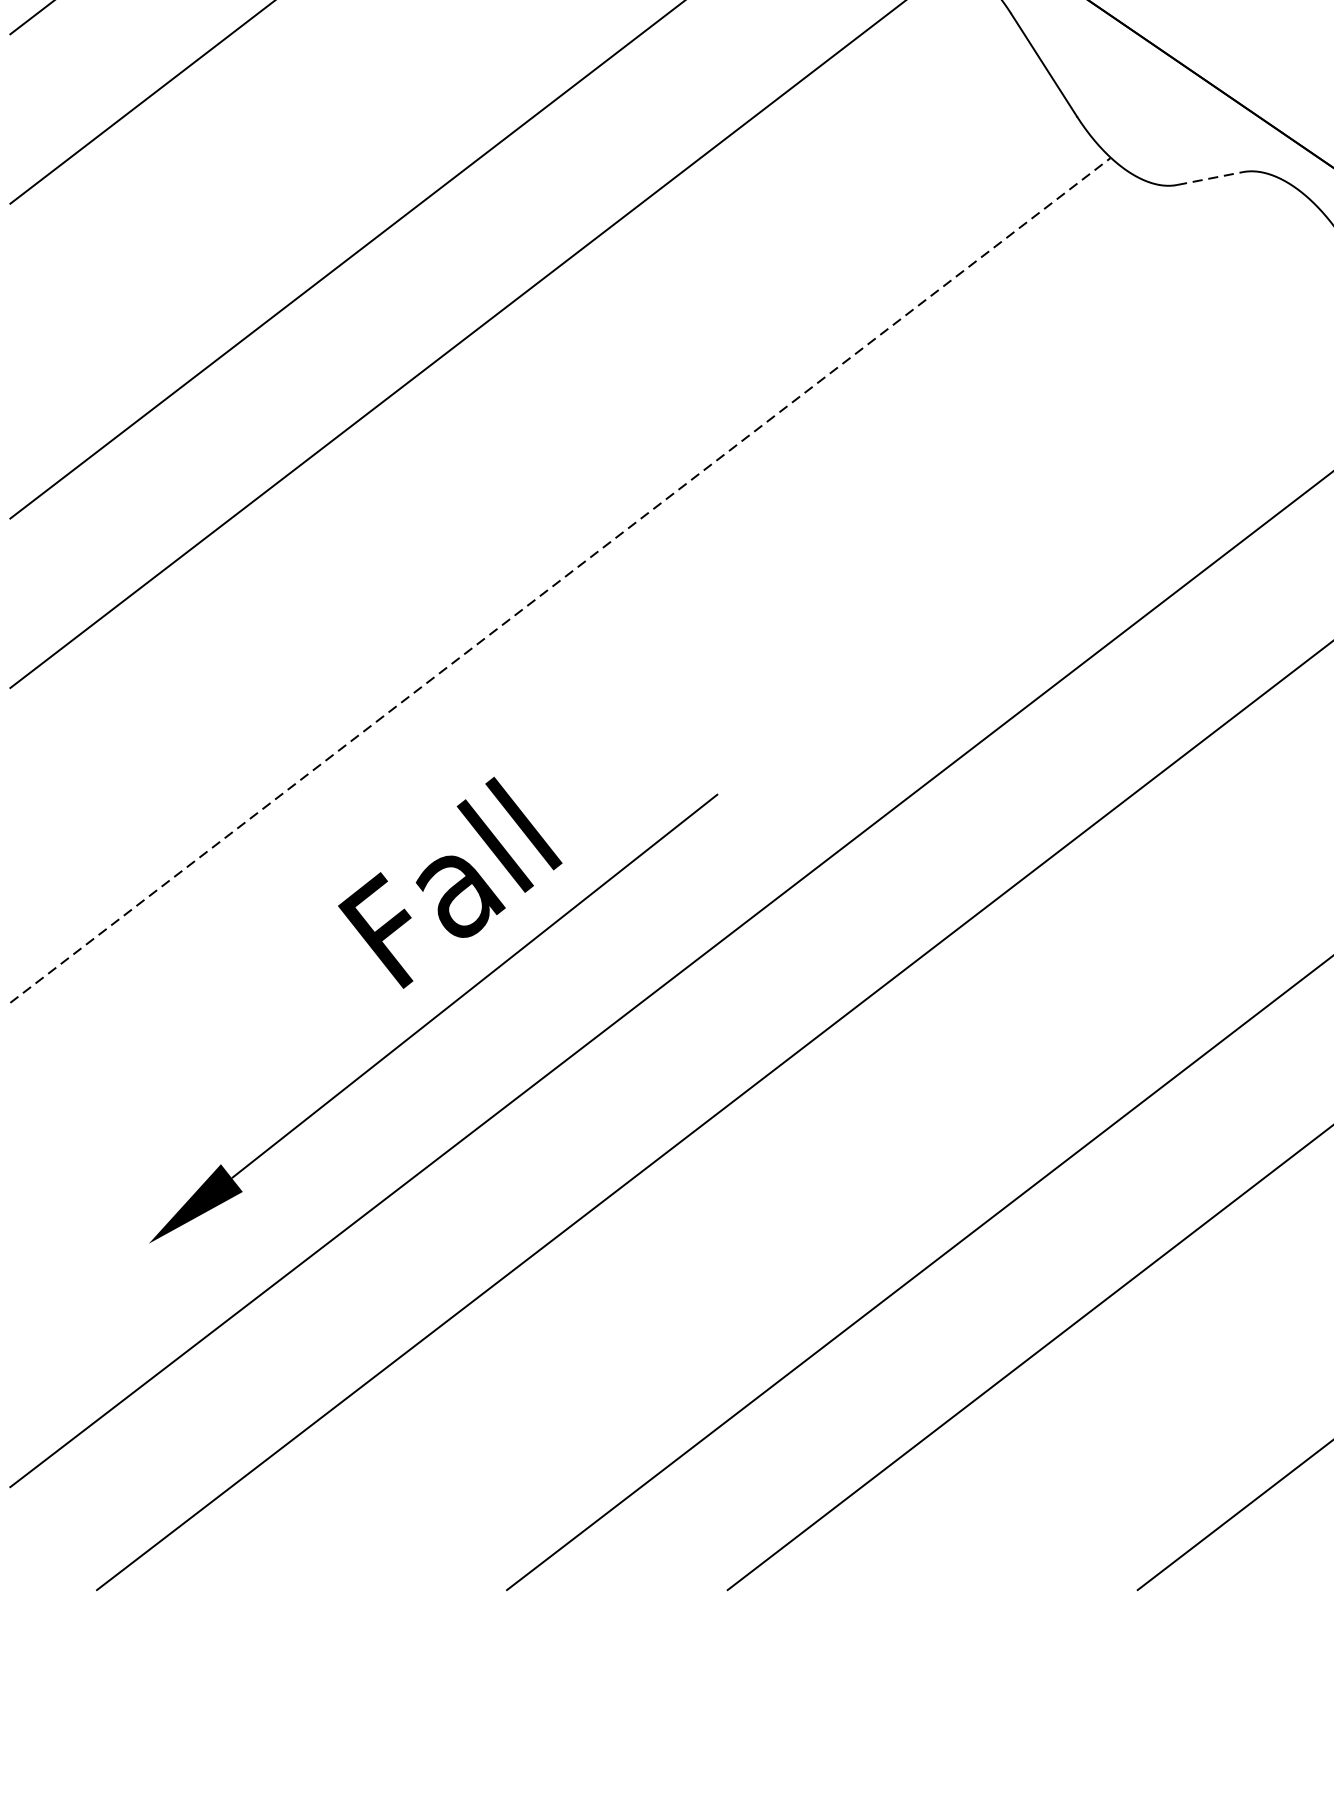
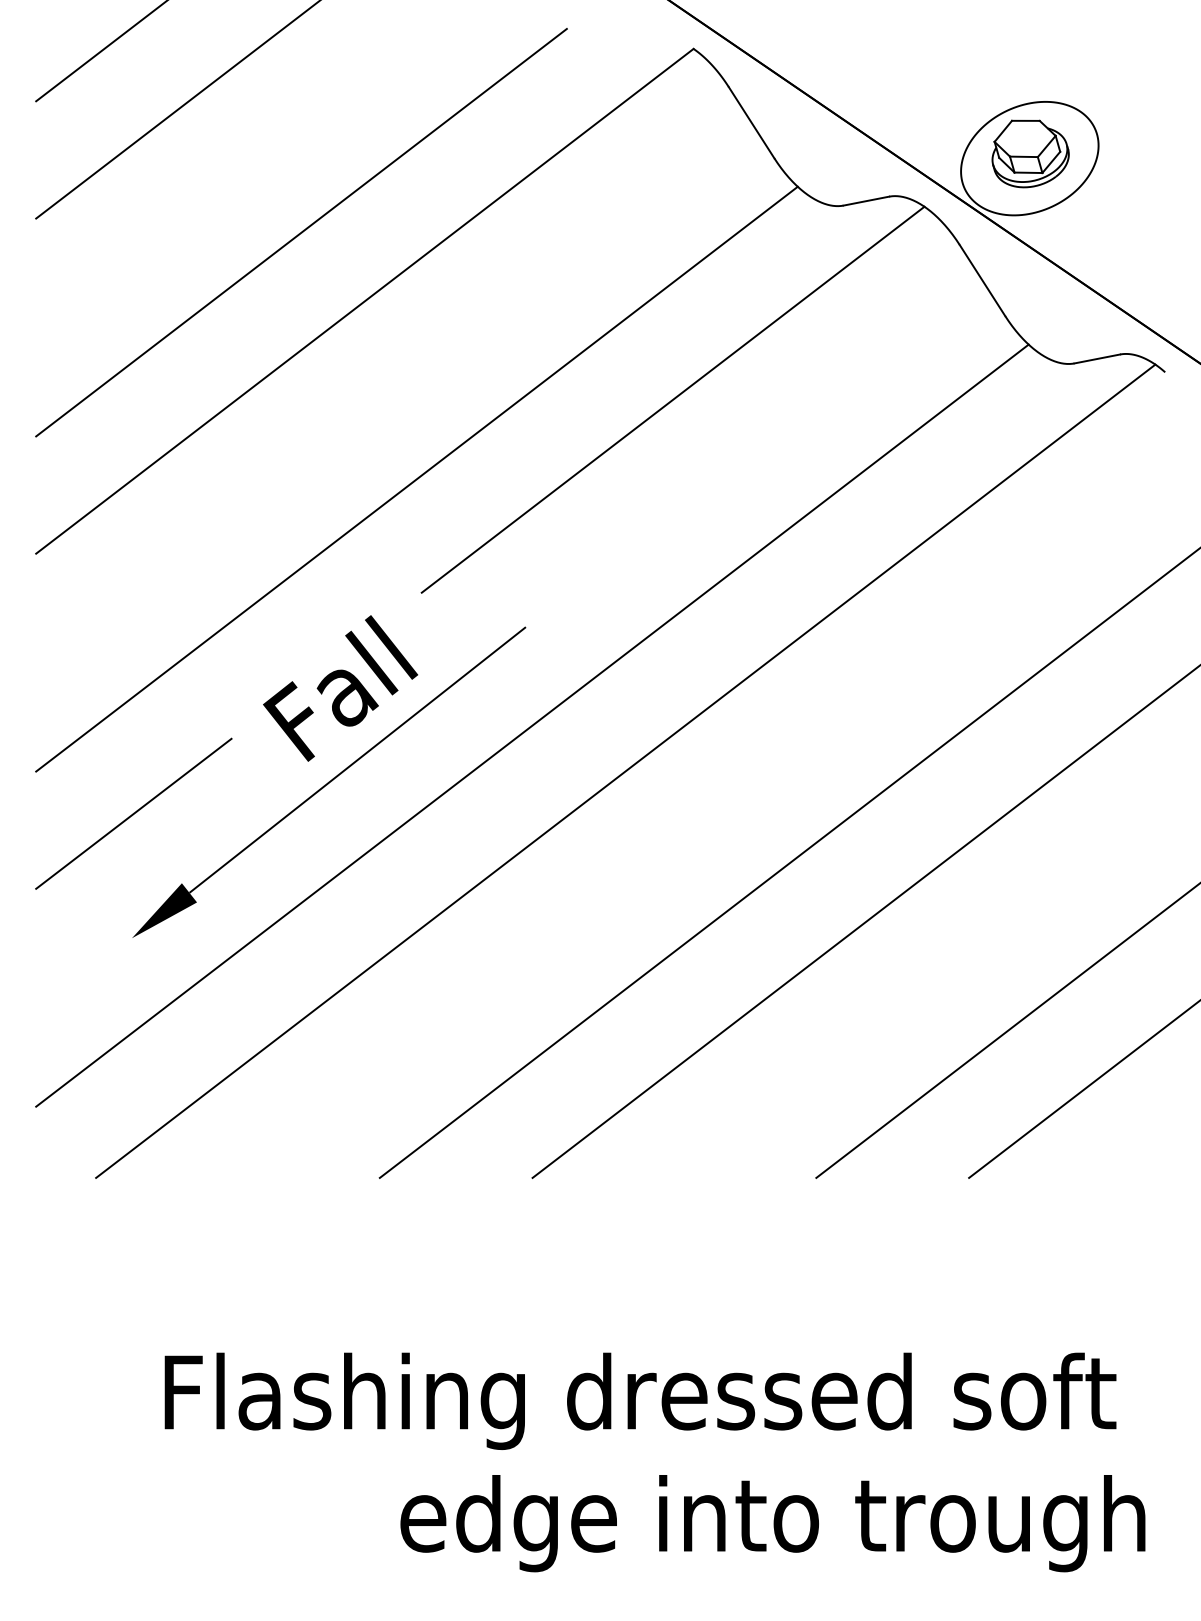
line: (1210, 179) -> (866, 201), dashed -> solid
line: (929, 465) -> (672, 399), added
line: (561, 579) -> (417, 478), dashed -> solid
line: (151, 1063) -> (133, 813), added

